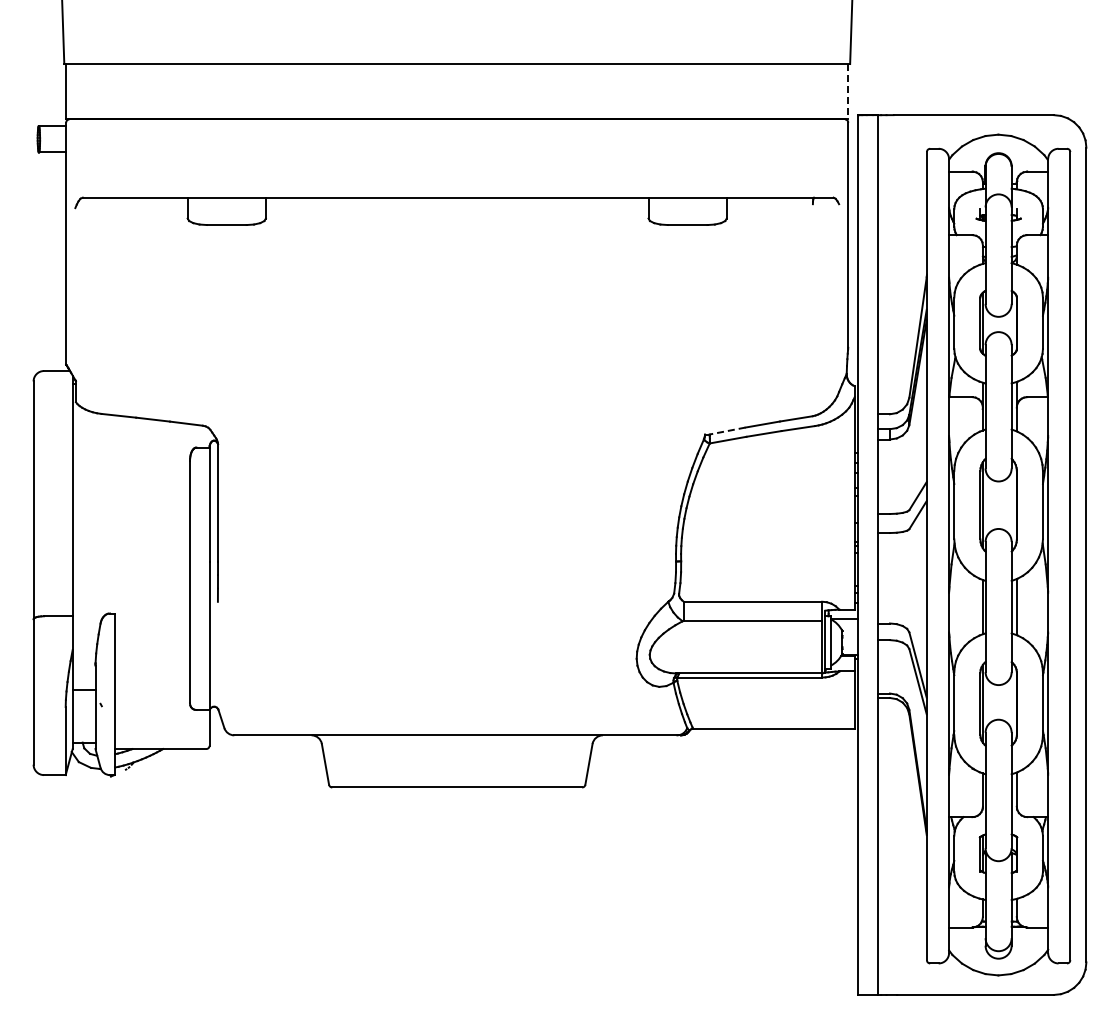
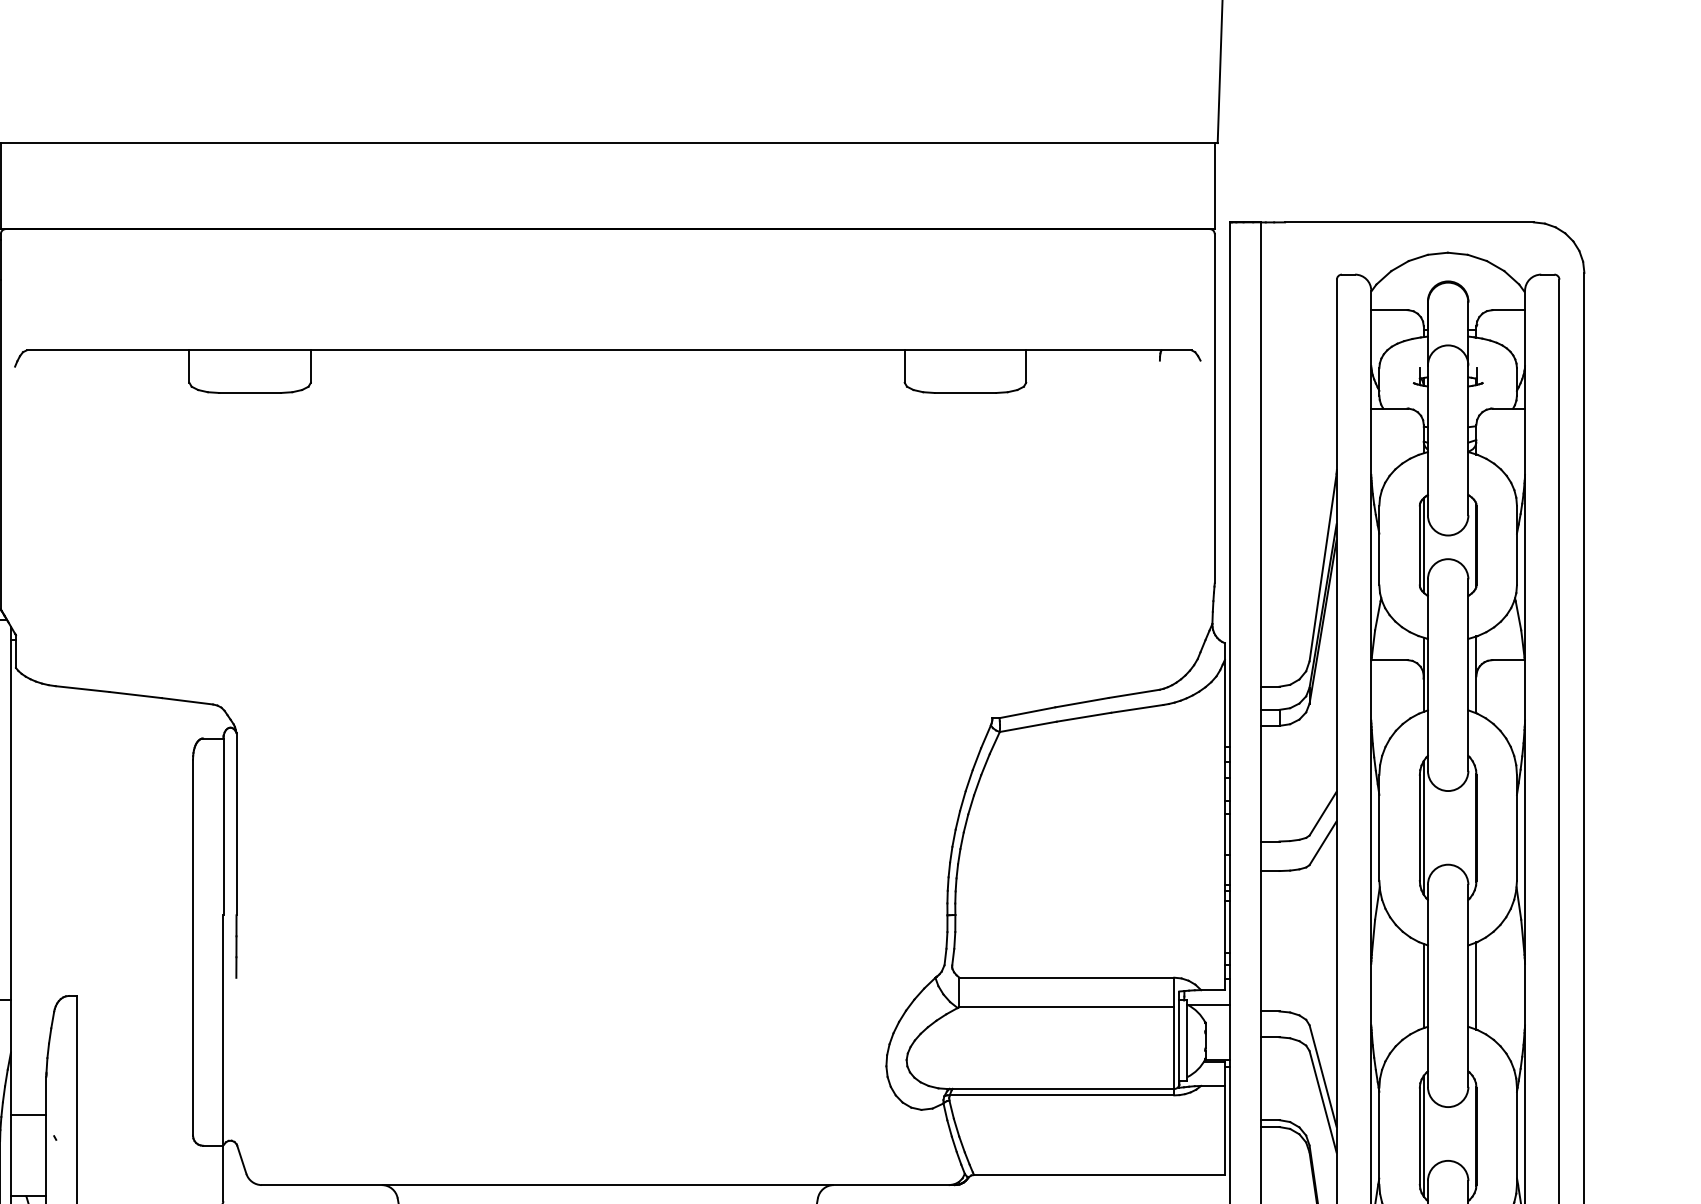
line: (848, 91) -> (1215, 185), dashed -> solid
line: (727, 431) -> (1027, 713), dashed -> solid

